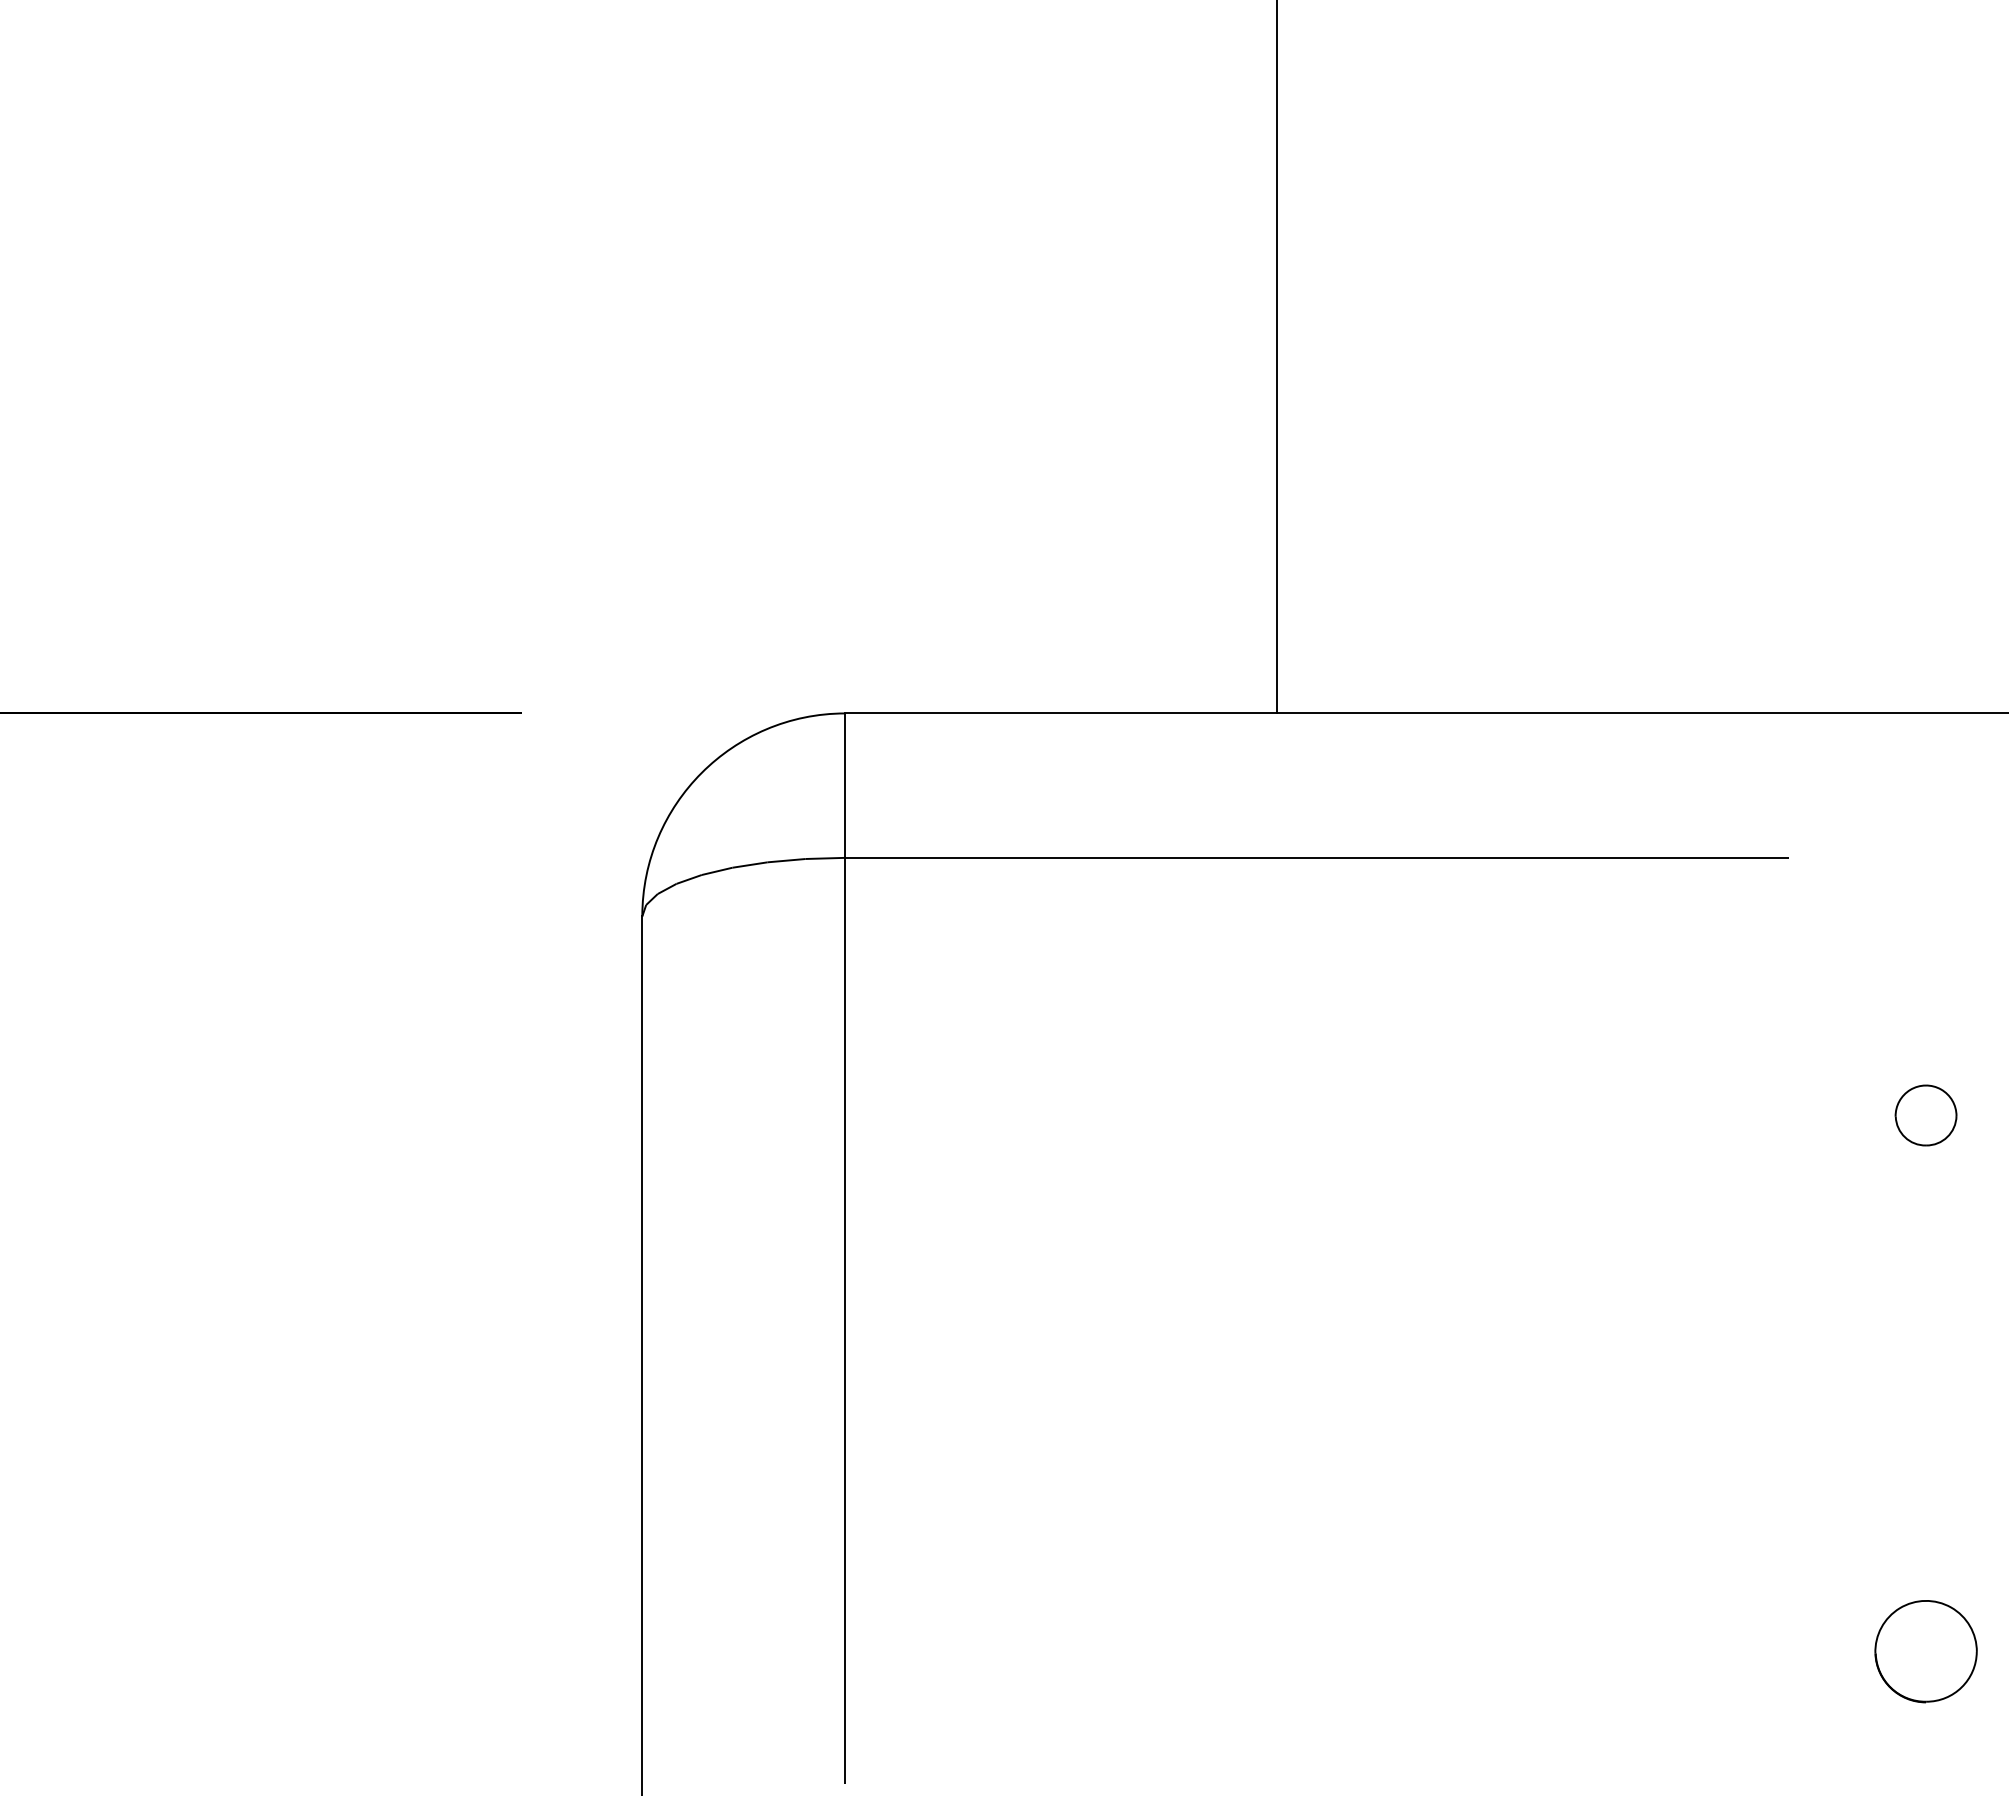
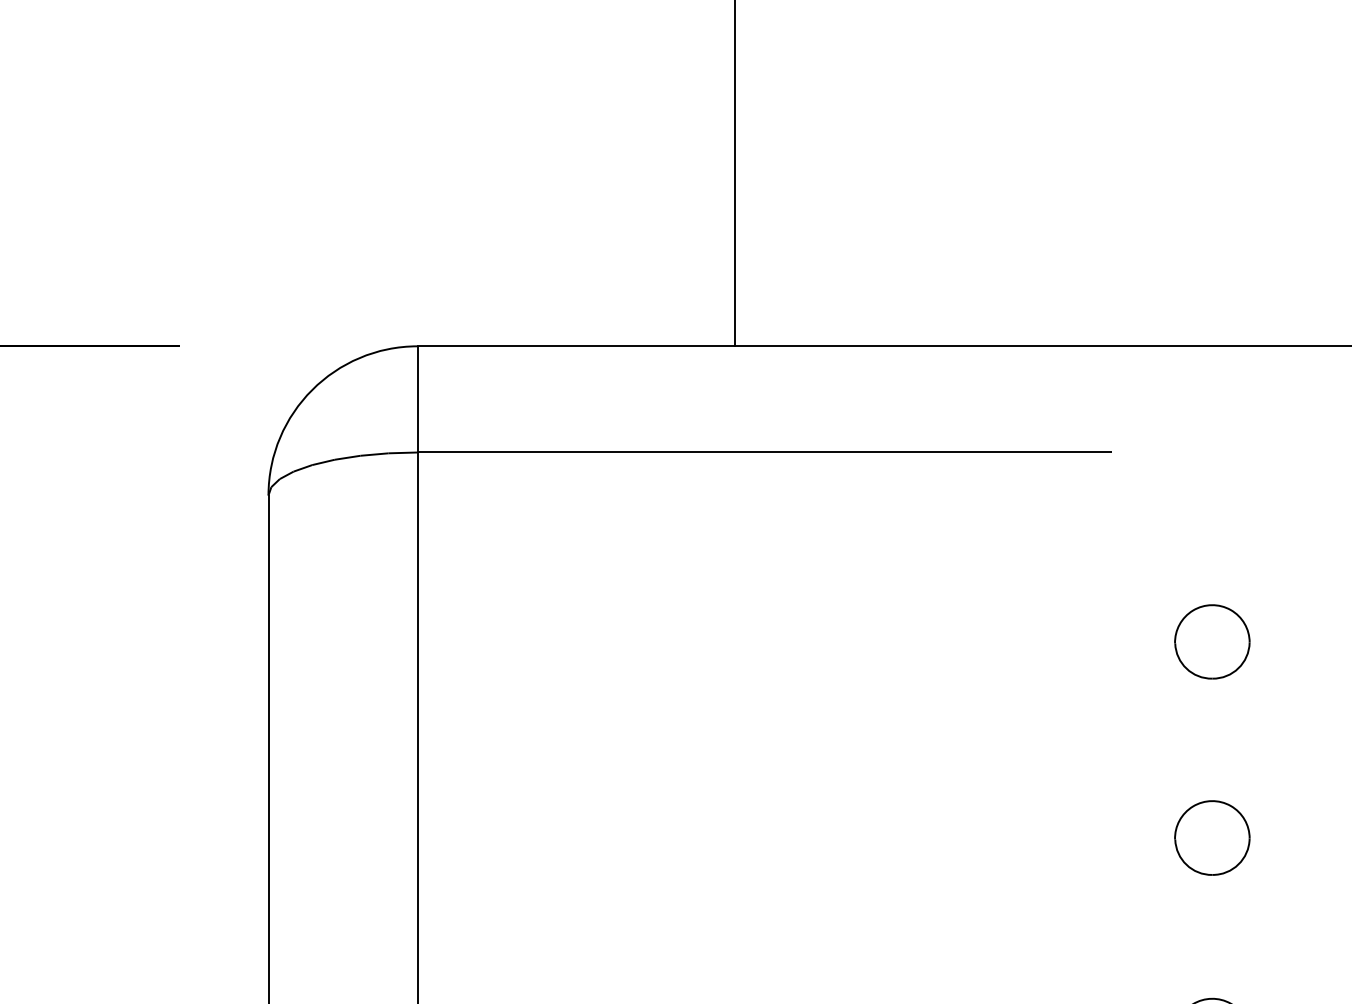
part: (1925, 1115) -> (1211, 641), size x1.67
part: (1925, 1382) -> (1211, 838), added

